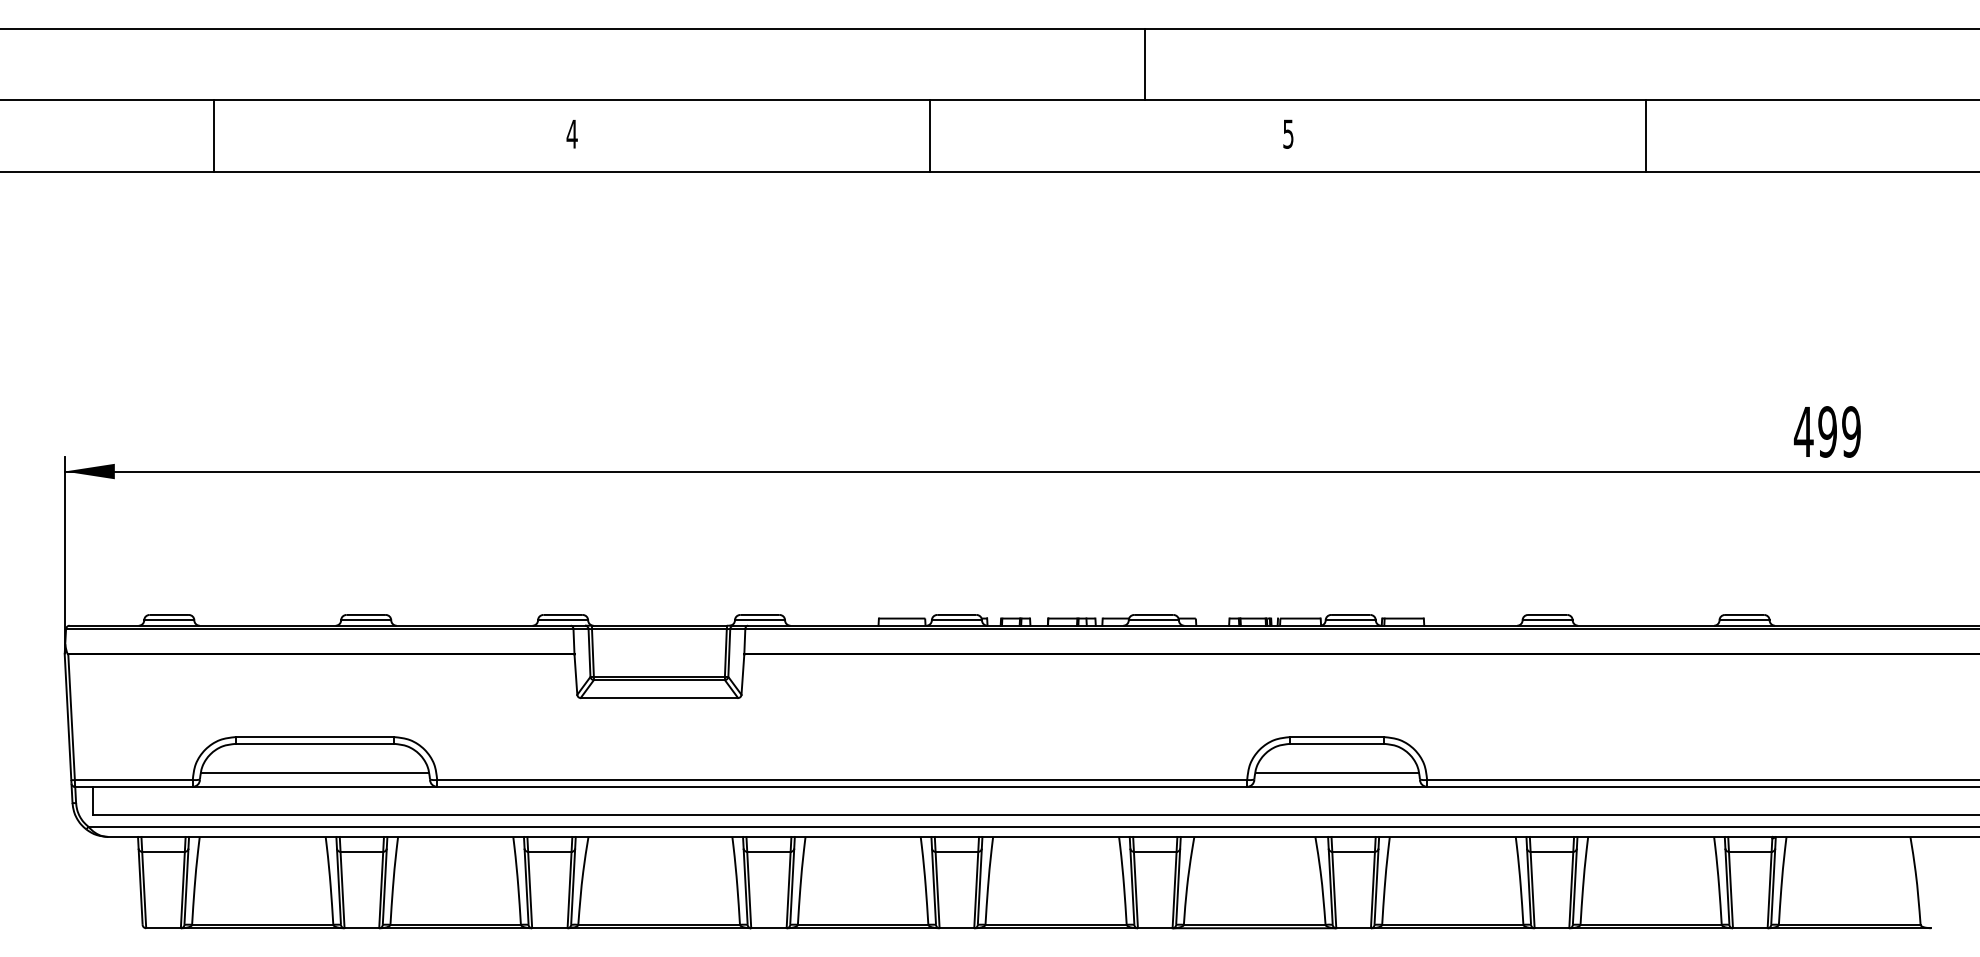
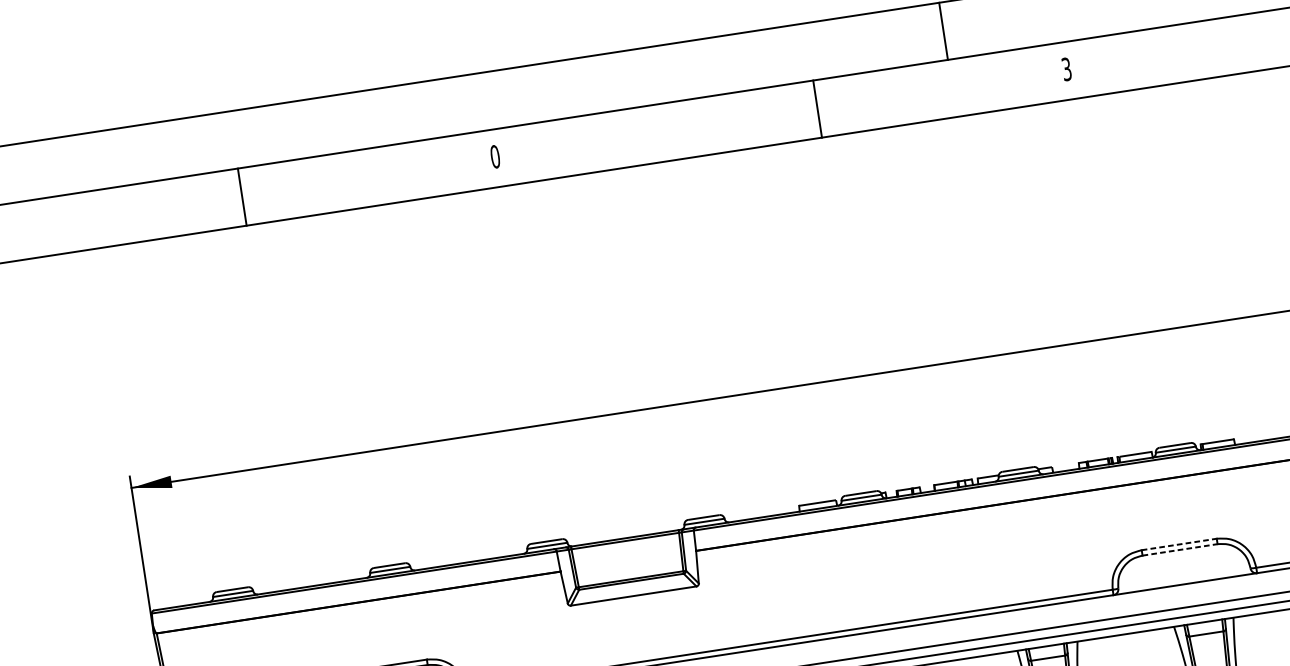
text: (571, 133) -> (494, 156), 4 -> 0
text: (1288, 133) -> (1066, 68), 5 -> 3
line: (213, 135) -> (241, 196), moved
line: (929, 135) -> (817, 108), moved
line: (1337, 737) -> (1179, 544), solid -> dashed
line: (1337, 743) -> (1180, 549), solid -> dashed
line: (1336, 772) -> (1183, 572), removed

